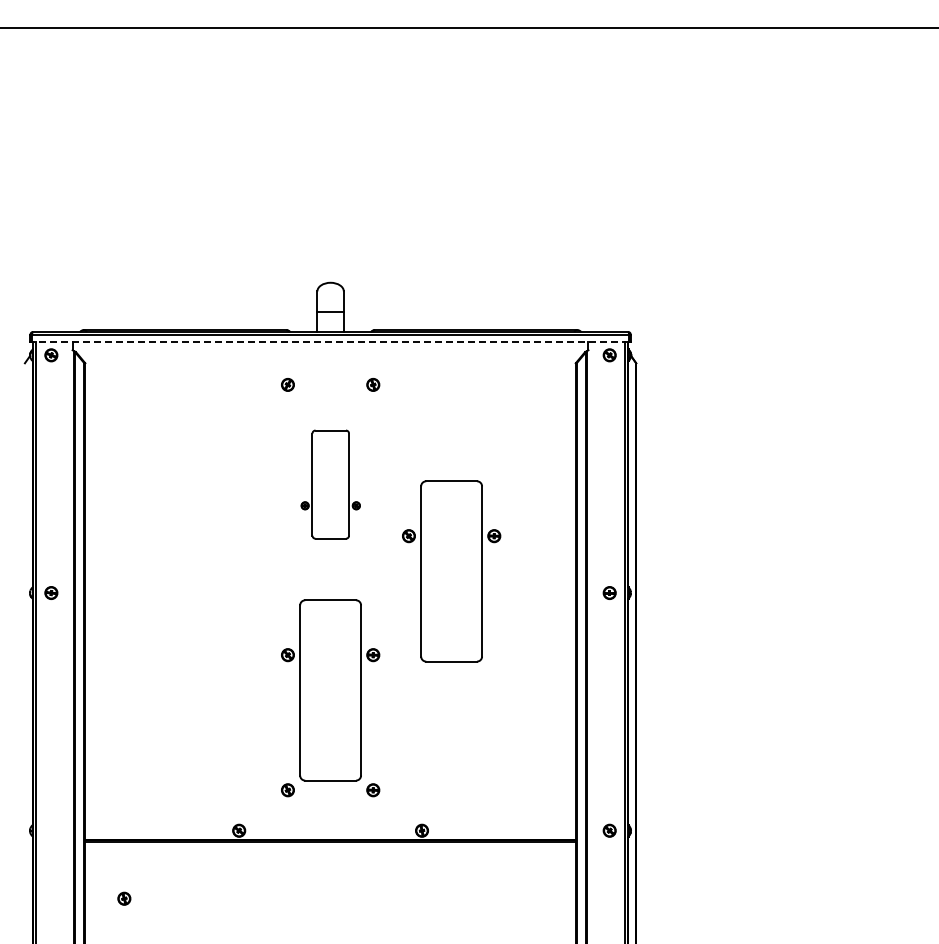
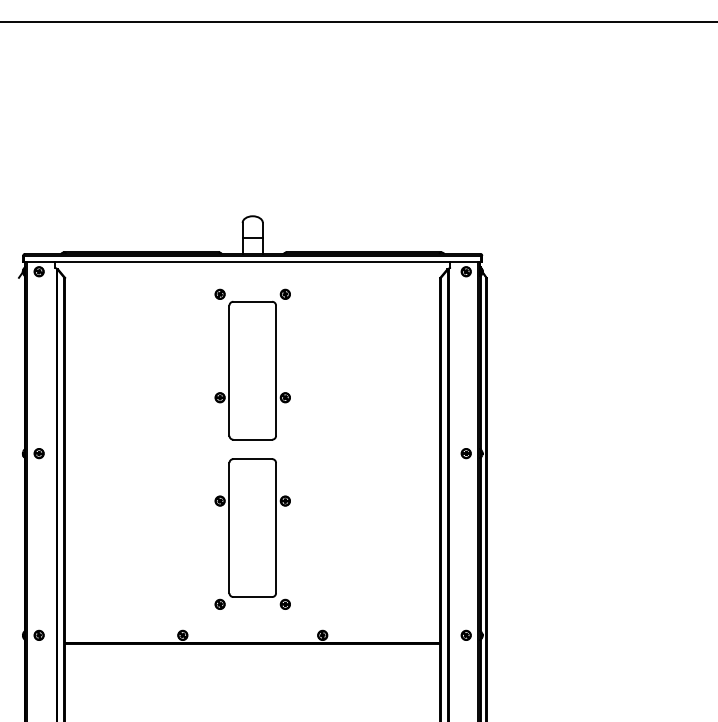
line: (330, 342) -> (252, 261), dashed -> solid
part: (330, 484) -> (252, 370), size x1.67
part: (451, 571) -> (345, 437), removed
part: (124, 898) -> (39, 635), moved

